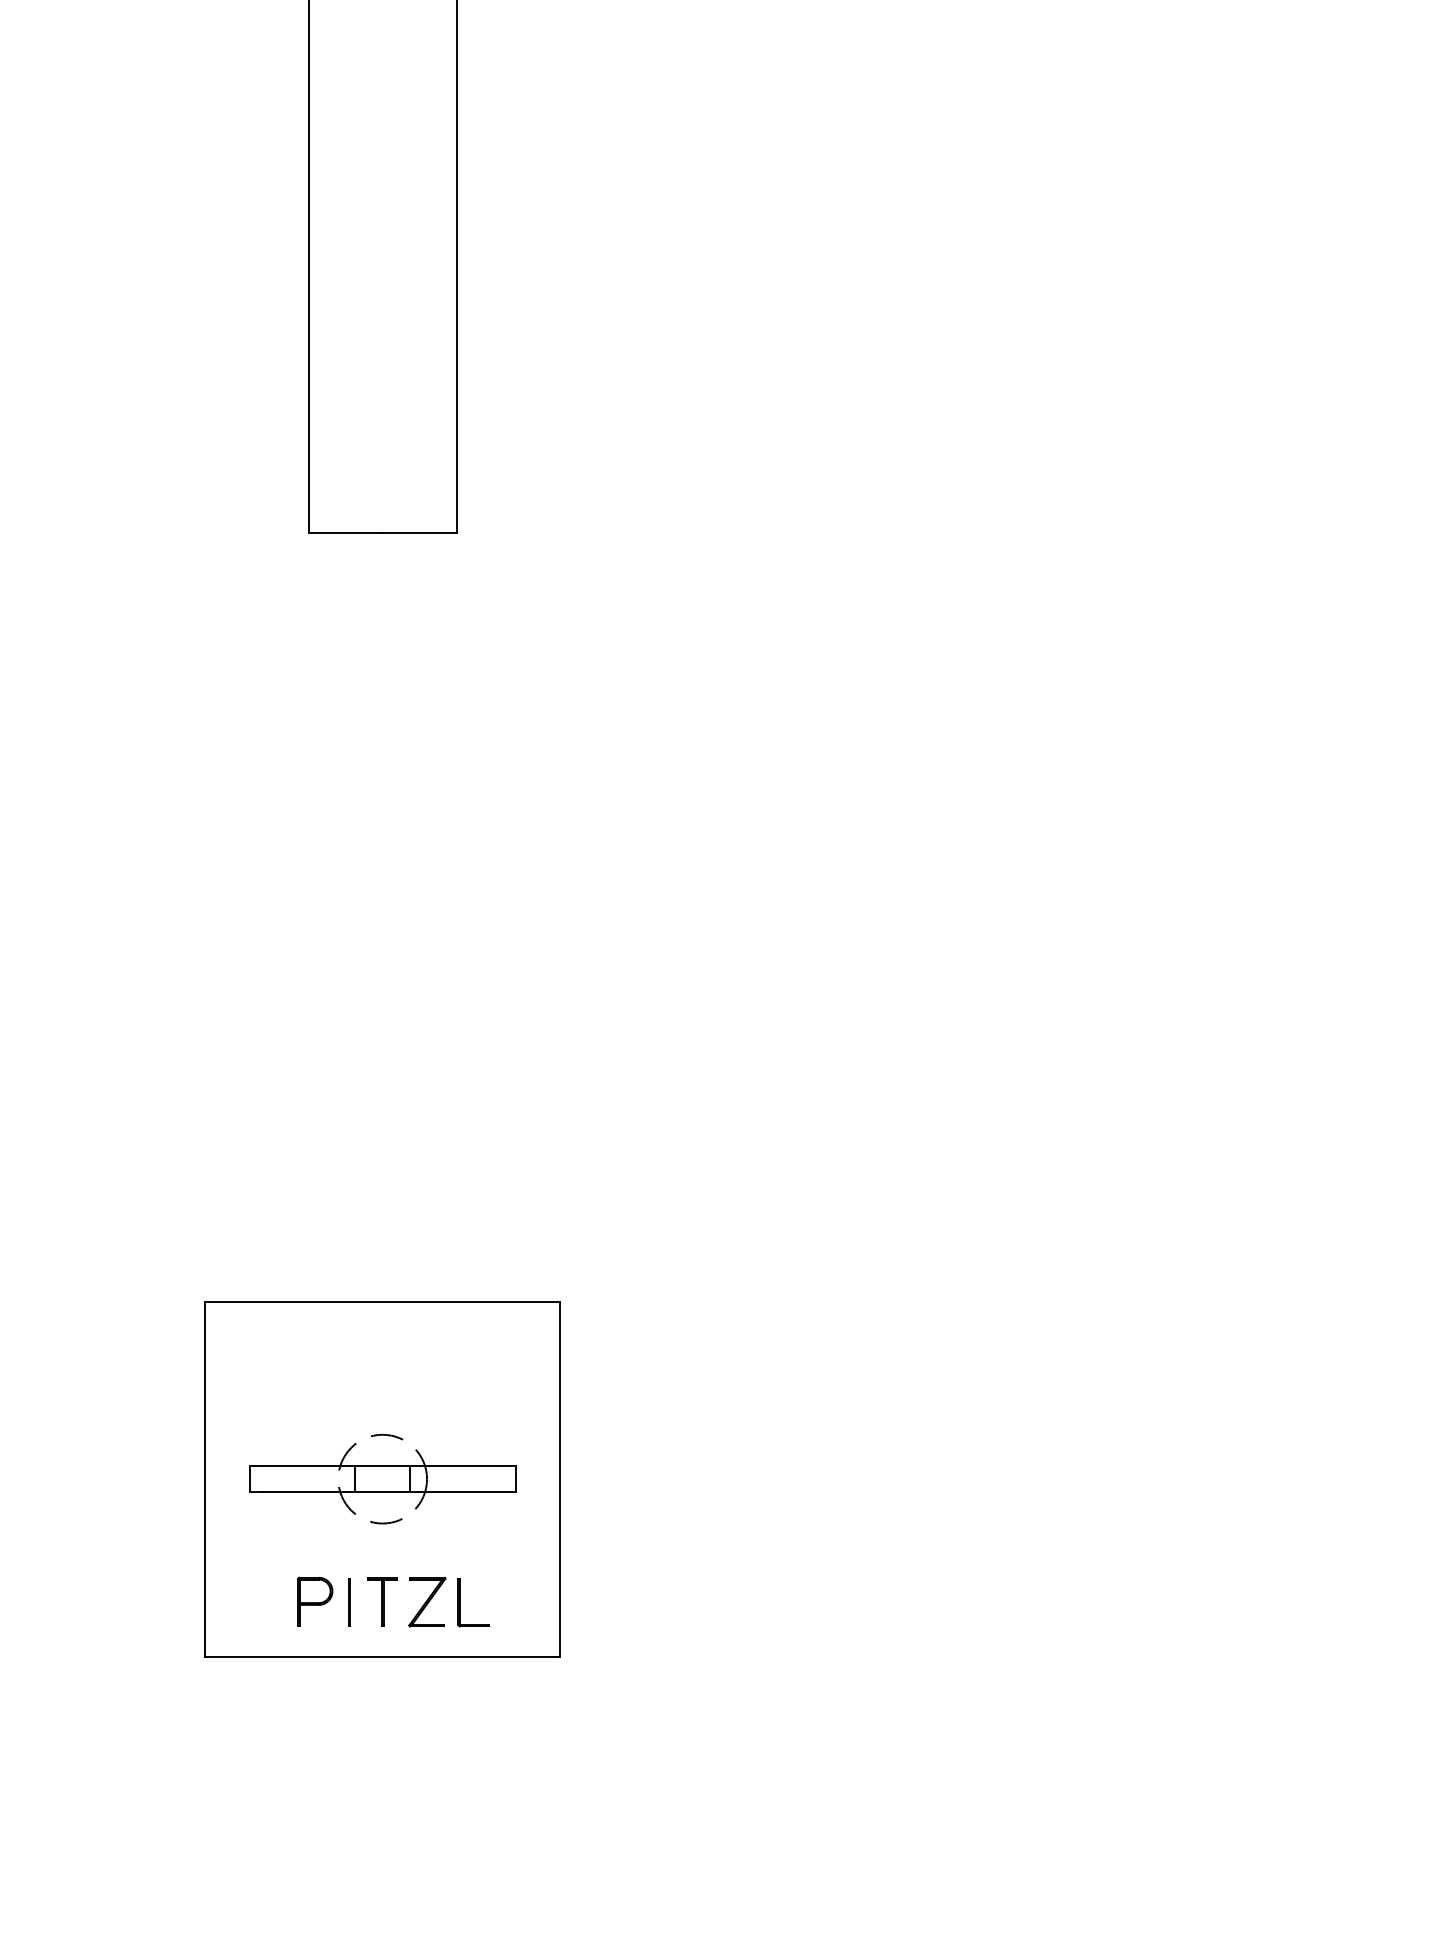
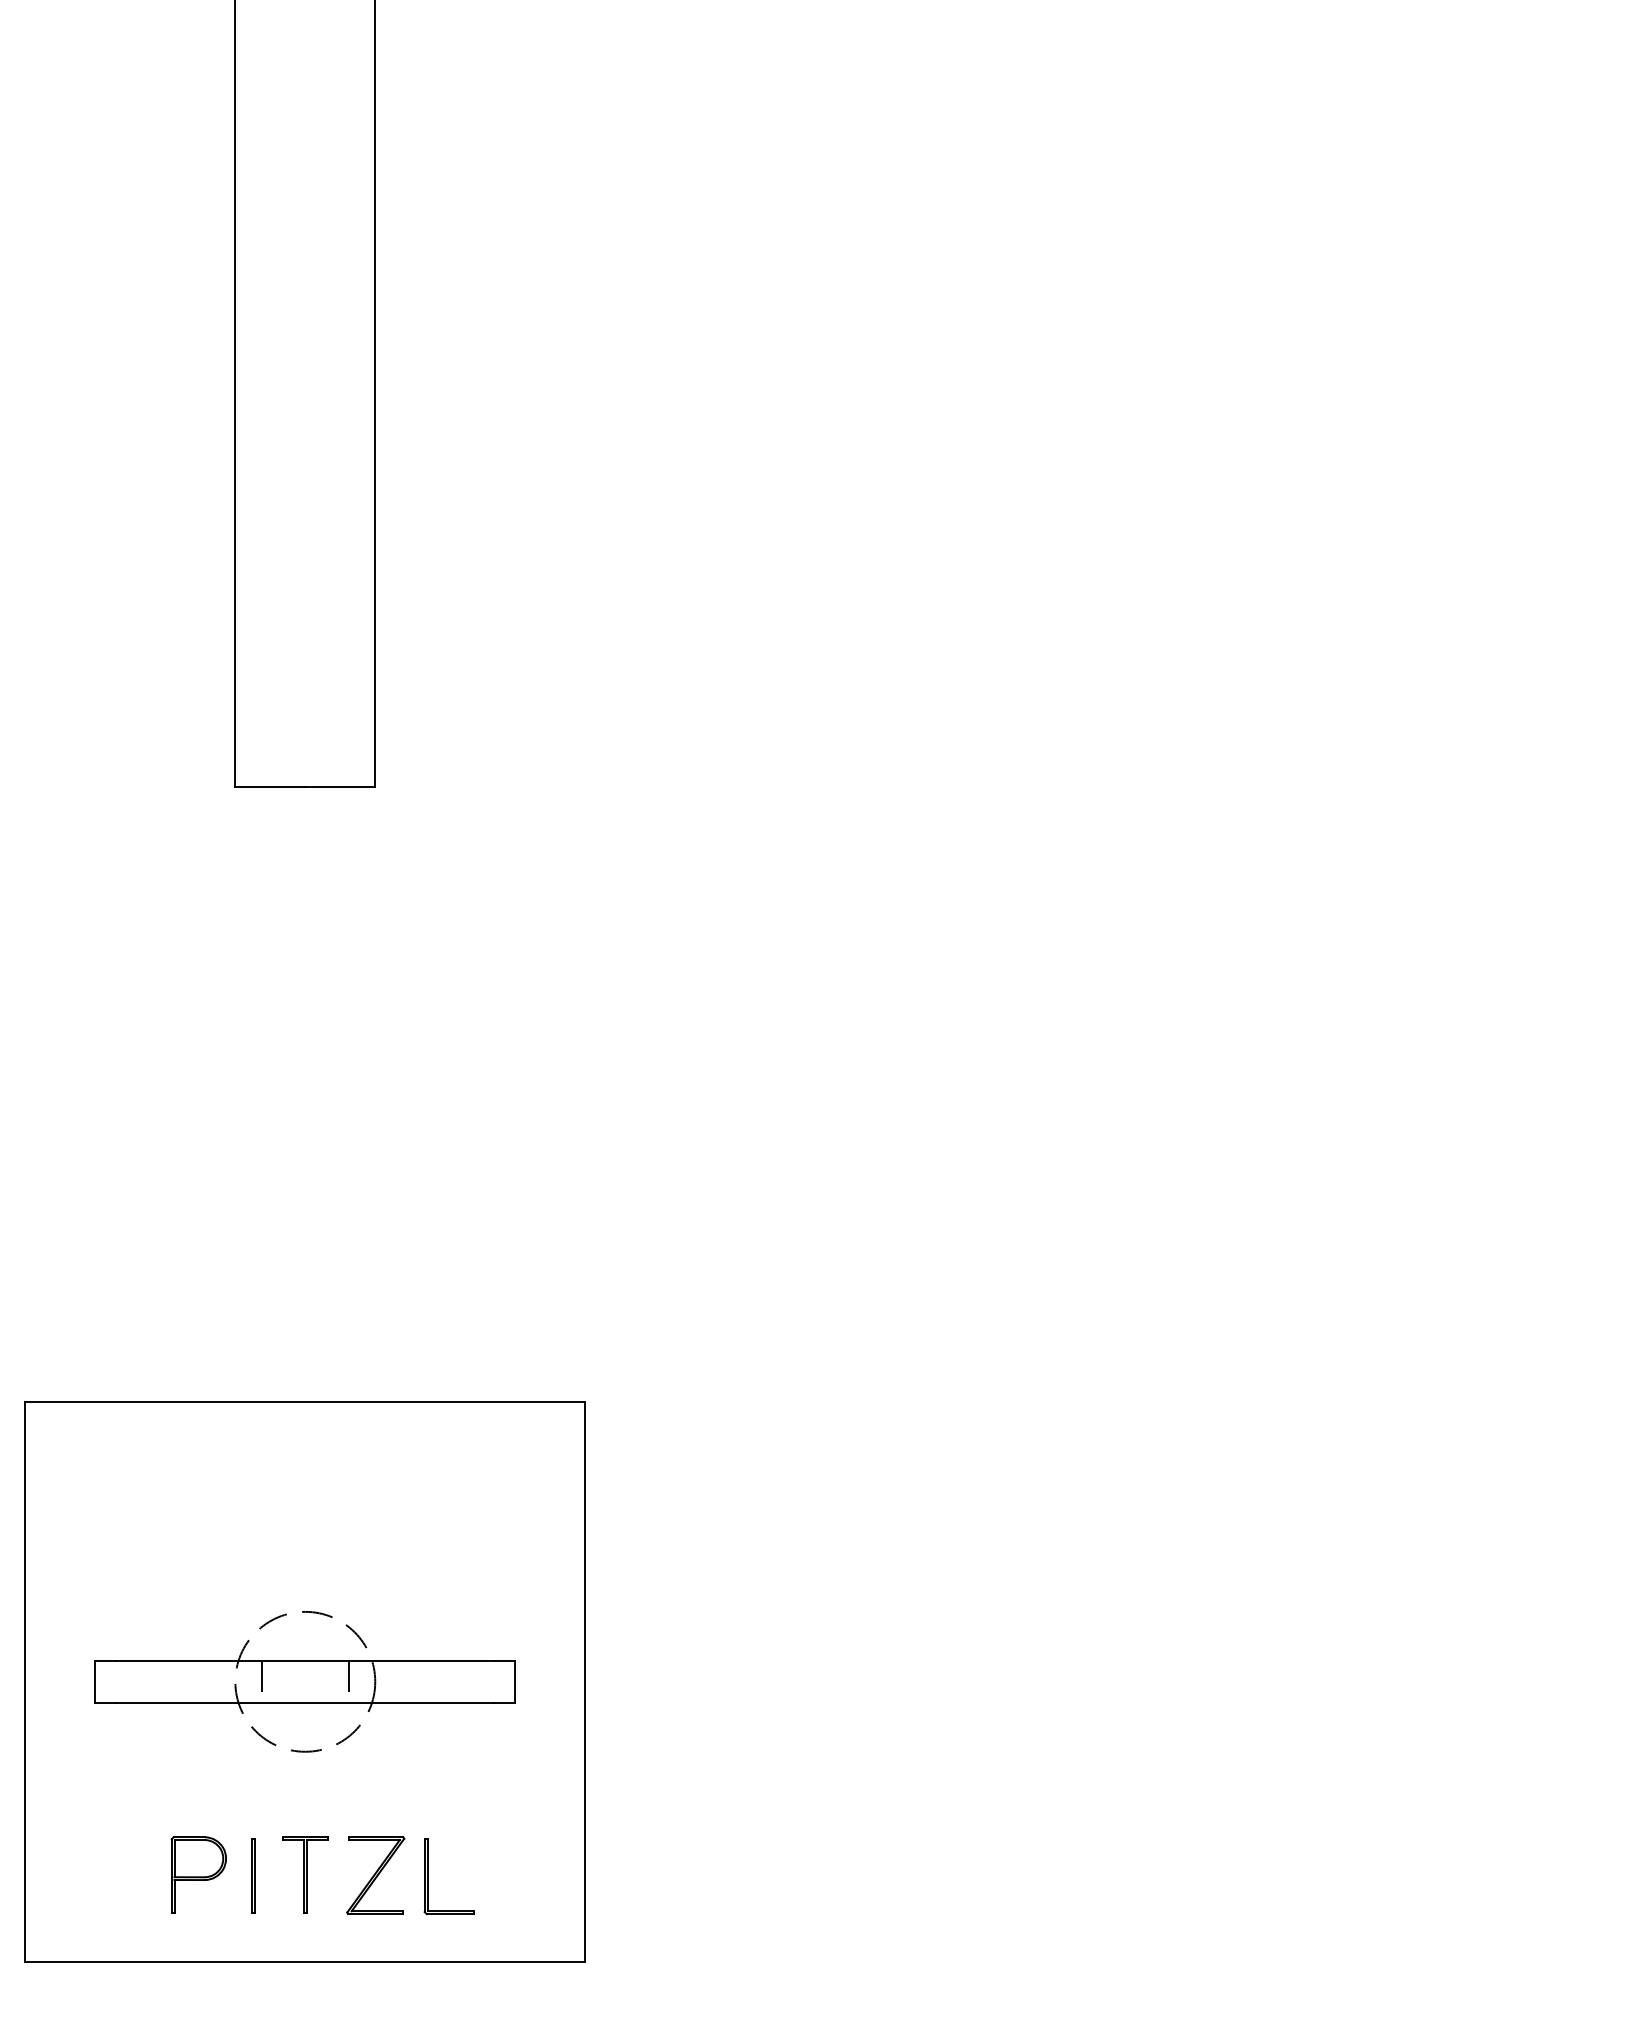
part: (381, 1478) -> (304, 1681), size x1.67

